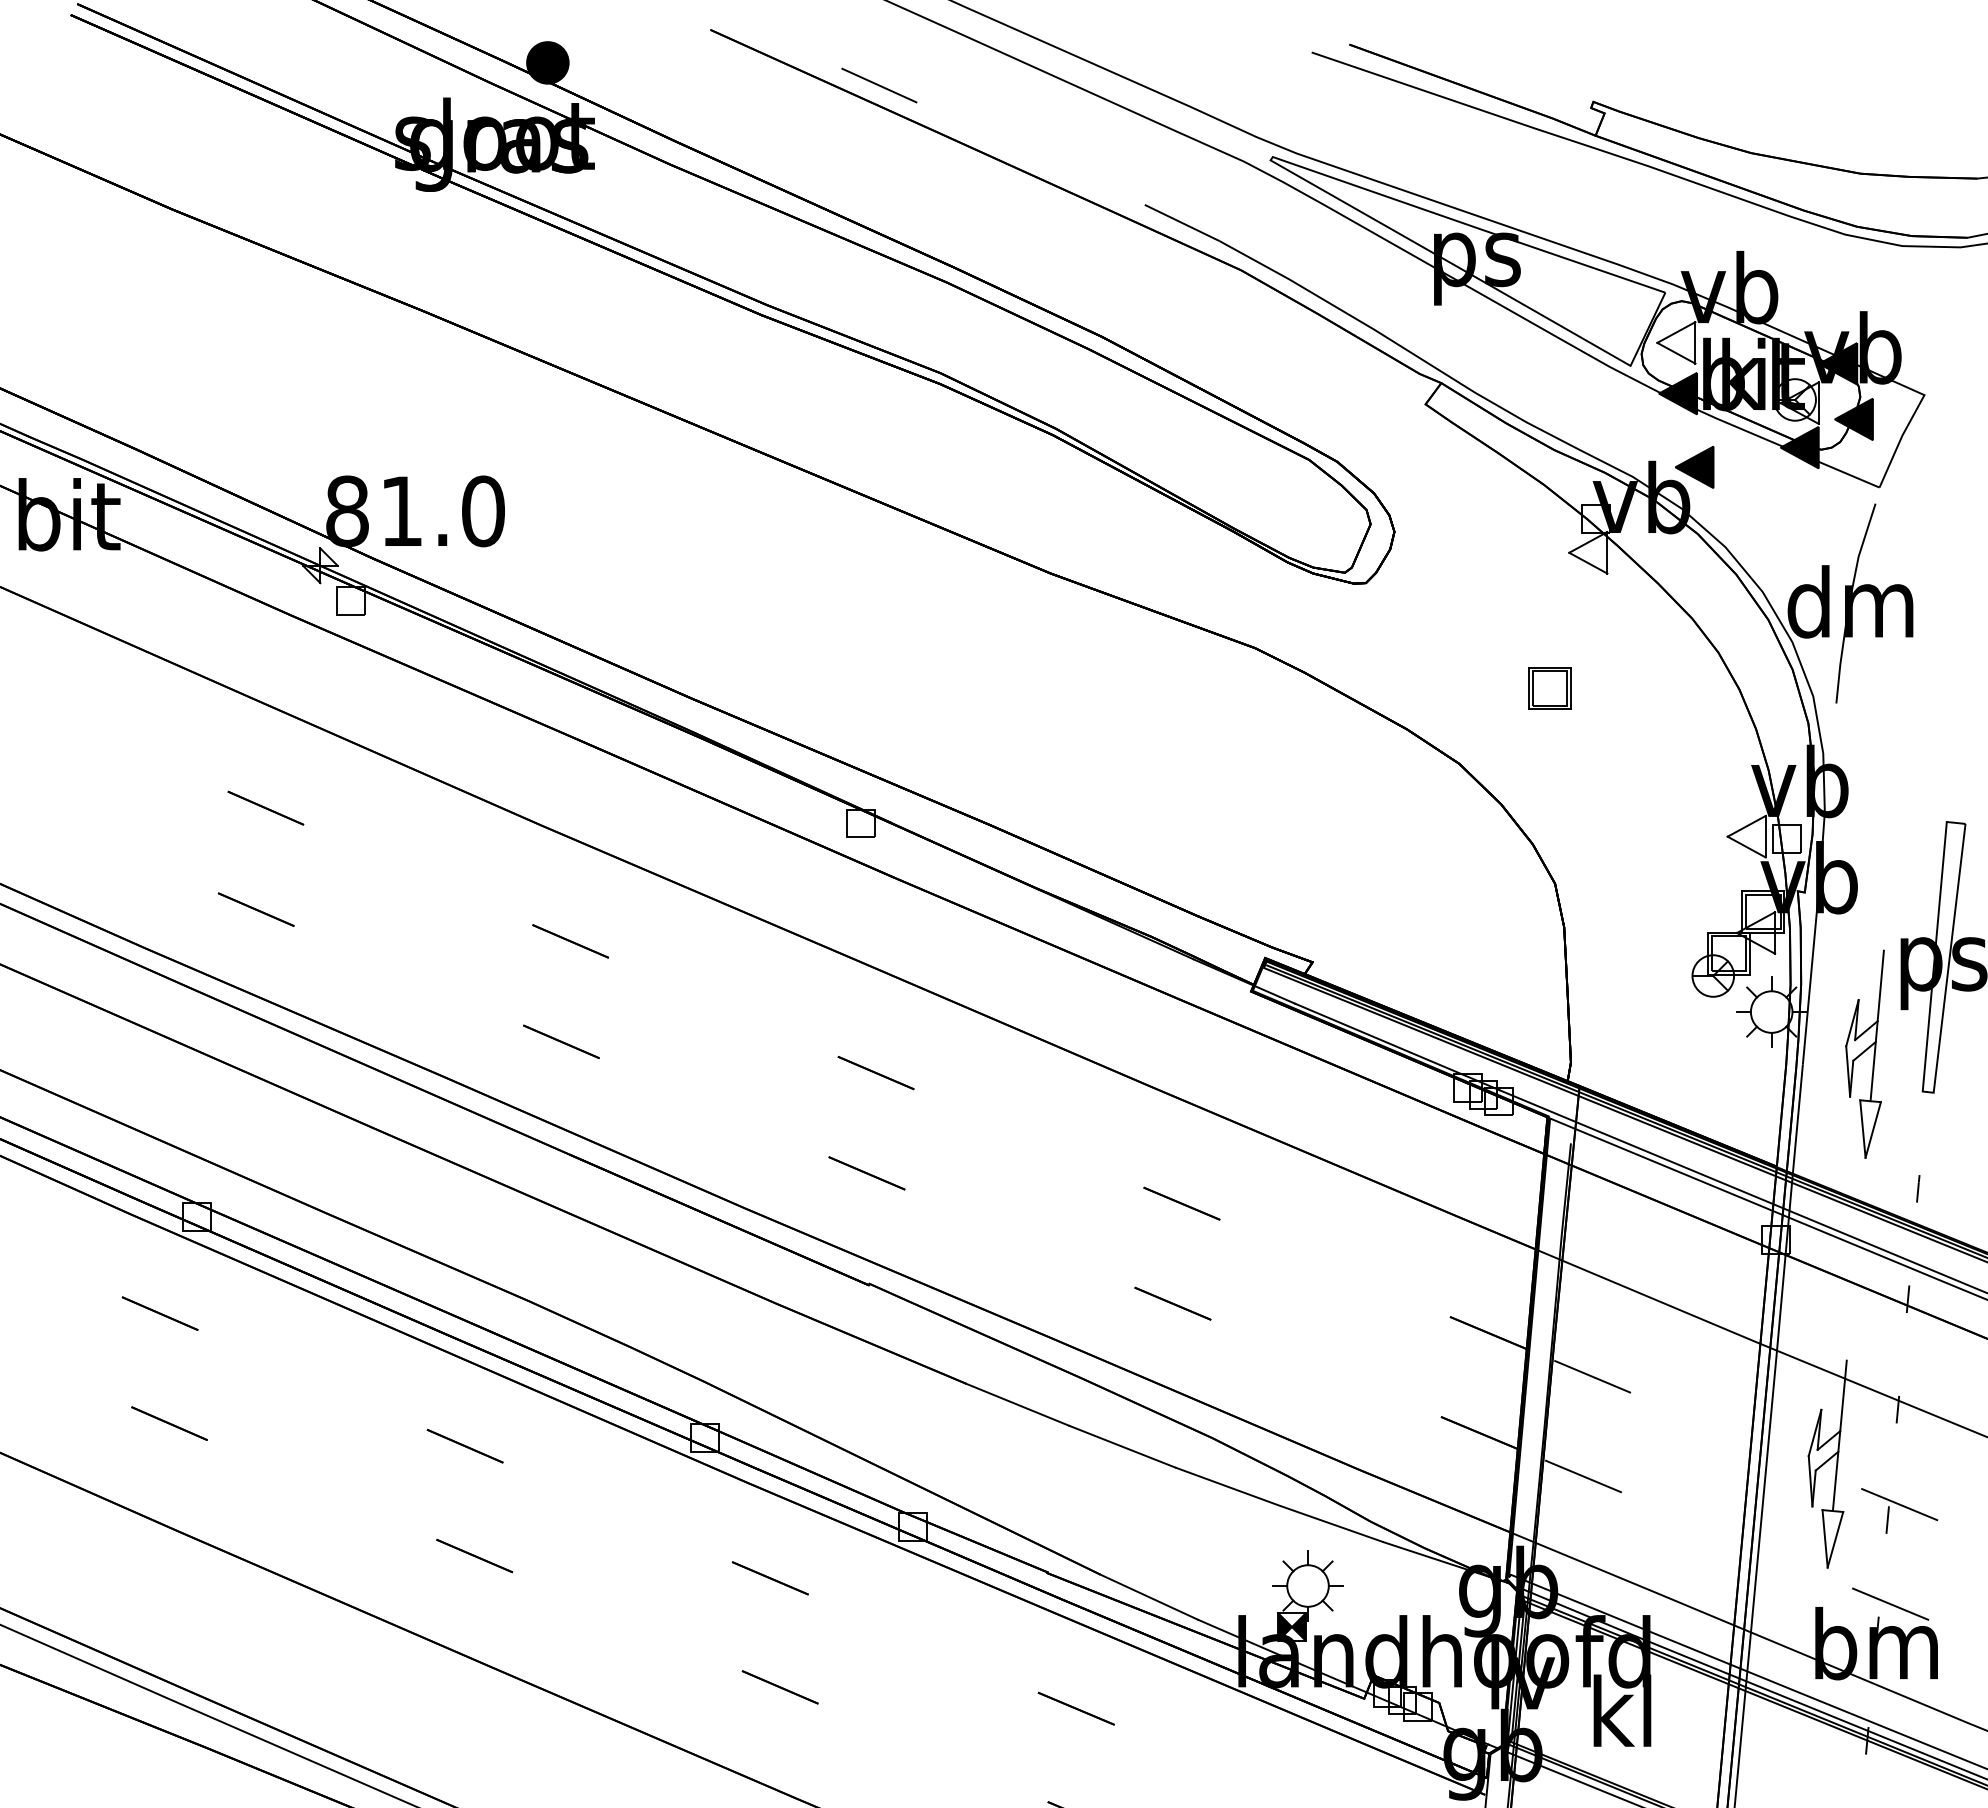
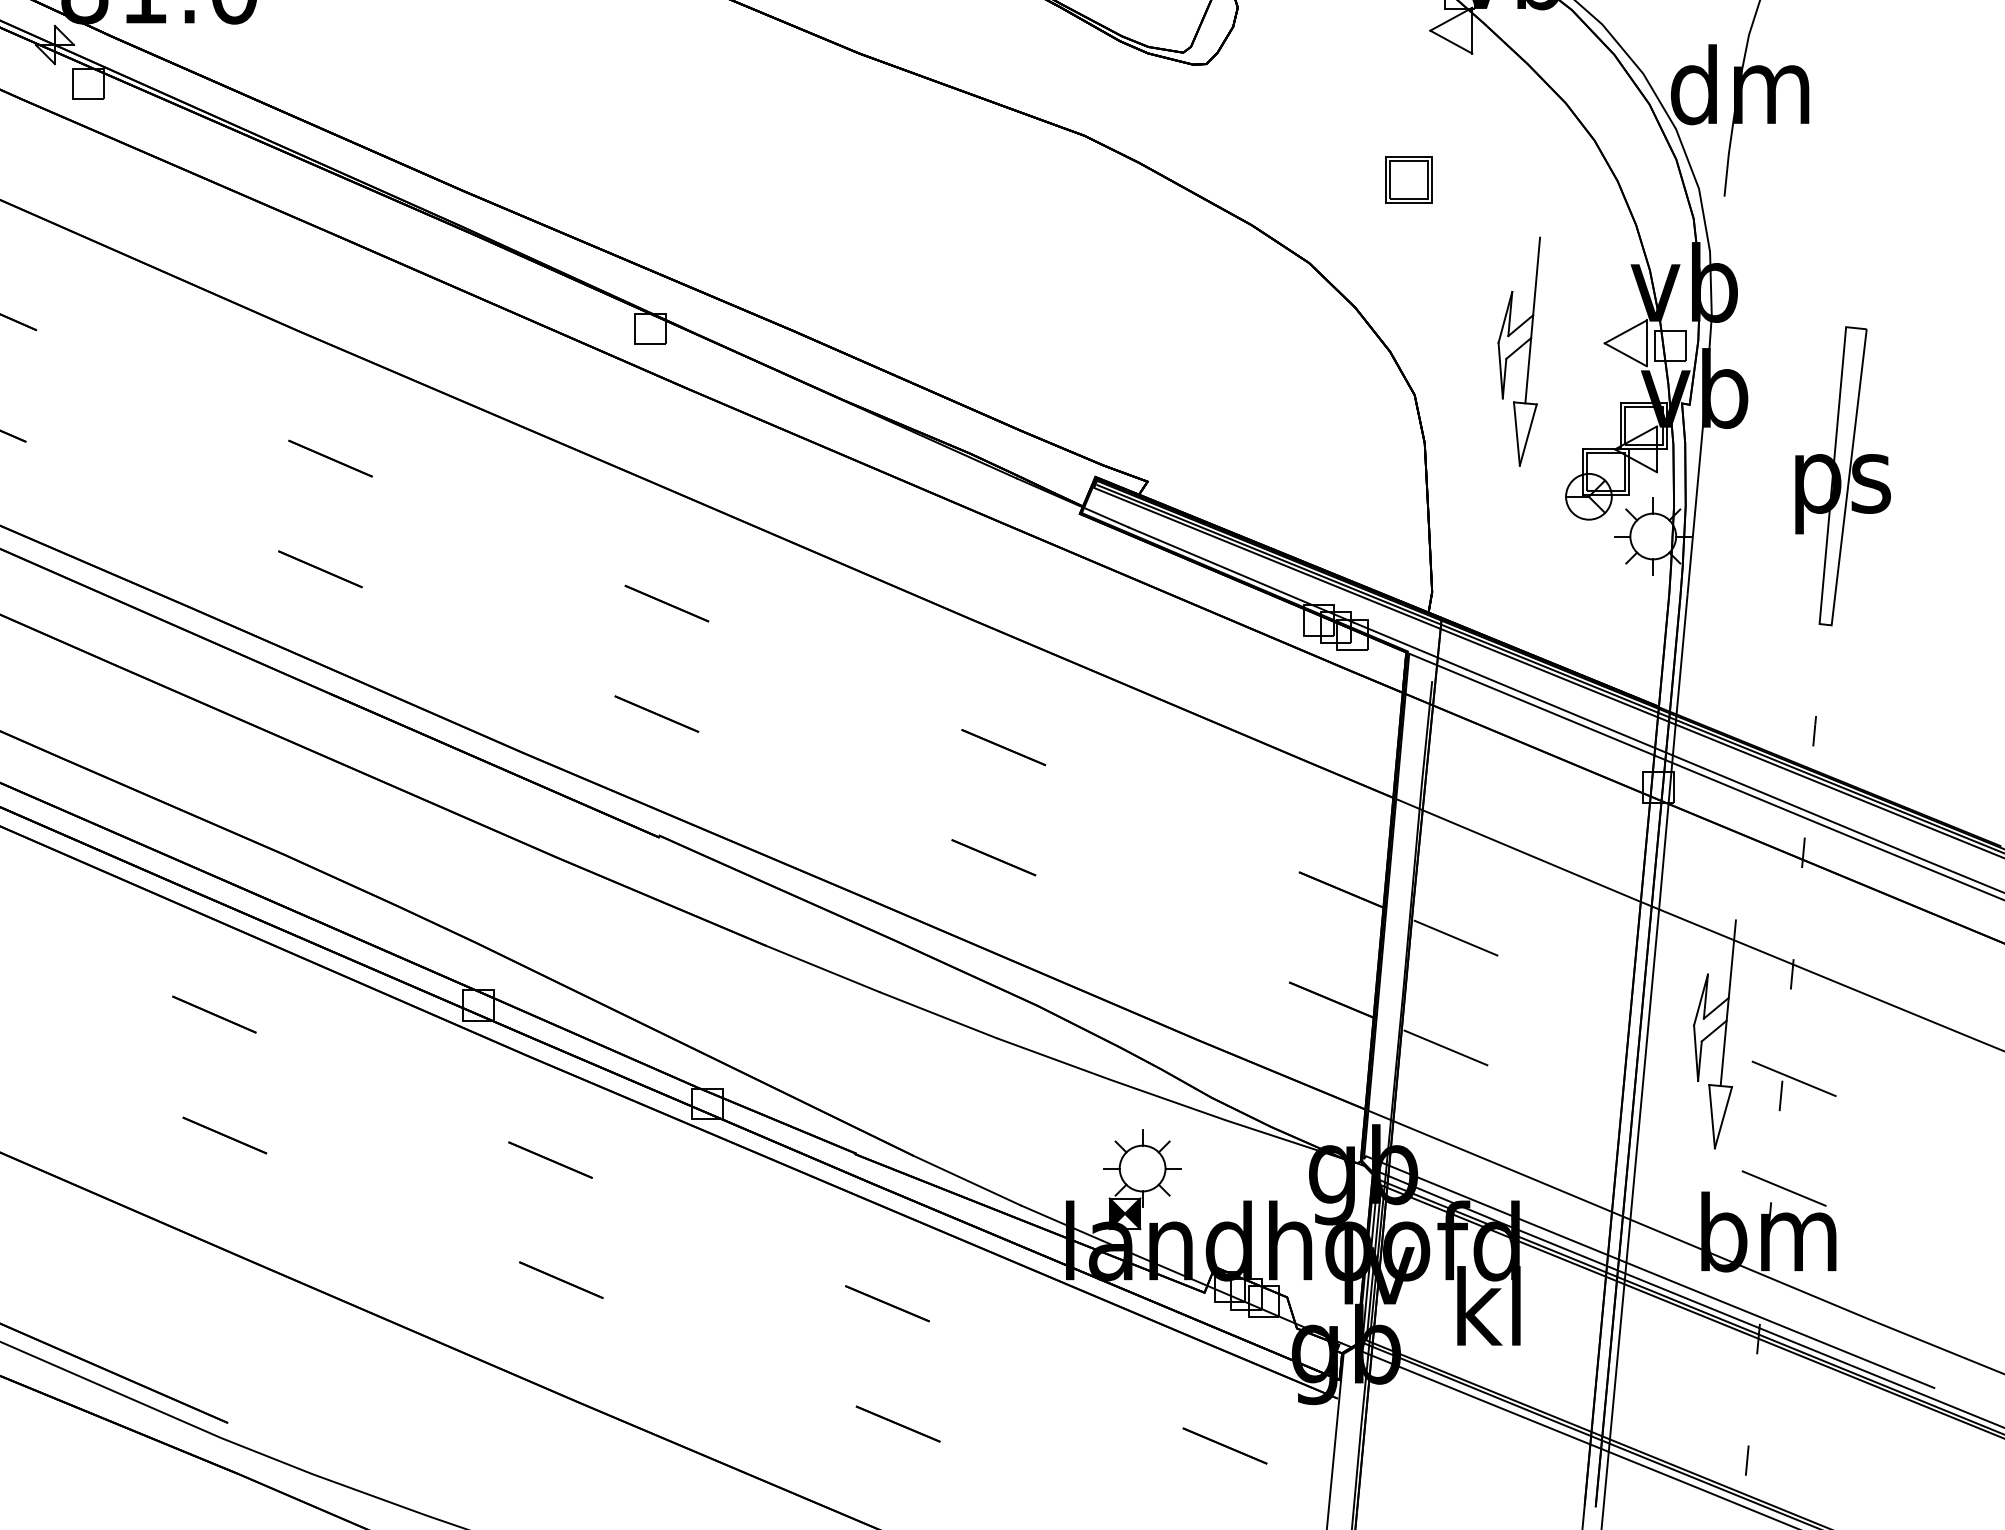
part: (1864, 1053) -> (1518, 350), moved

